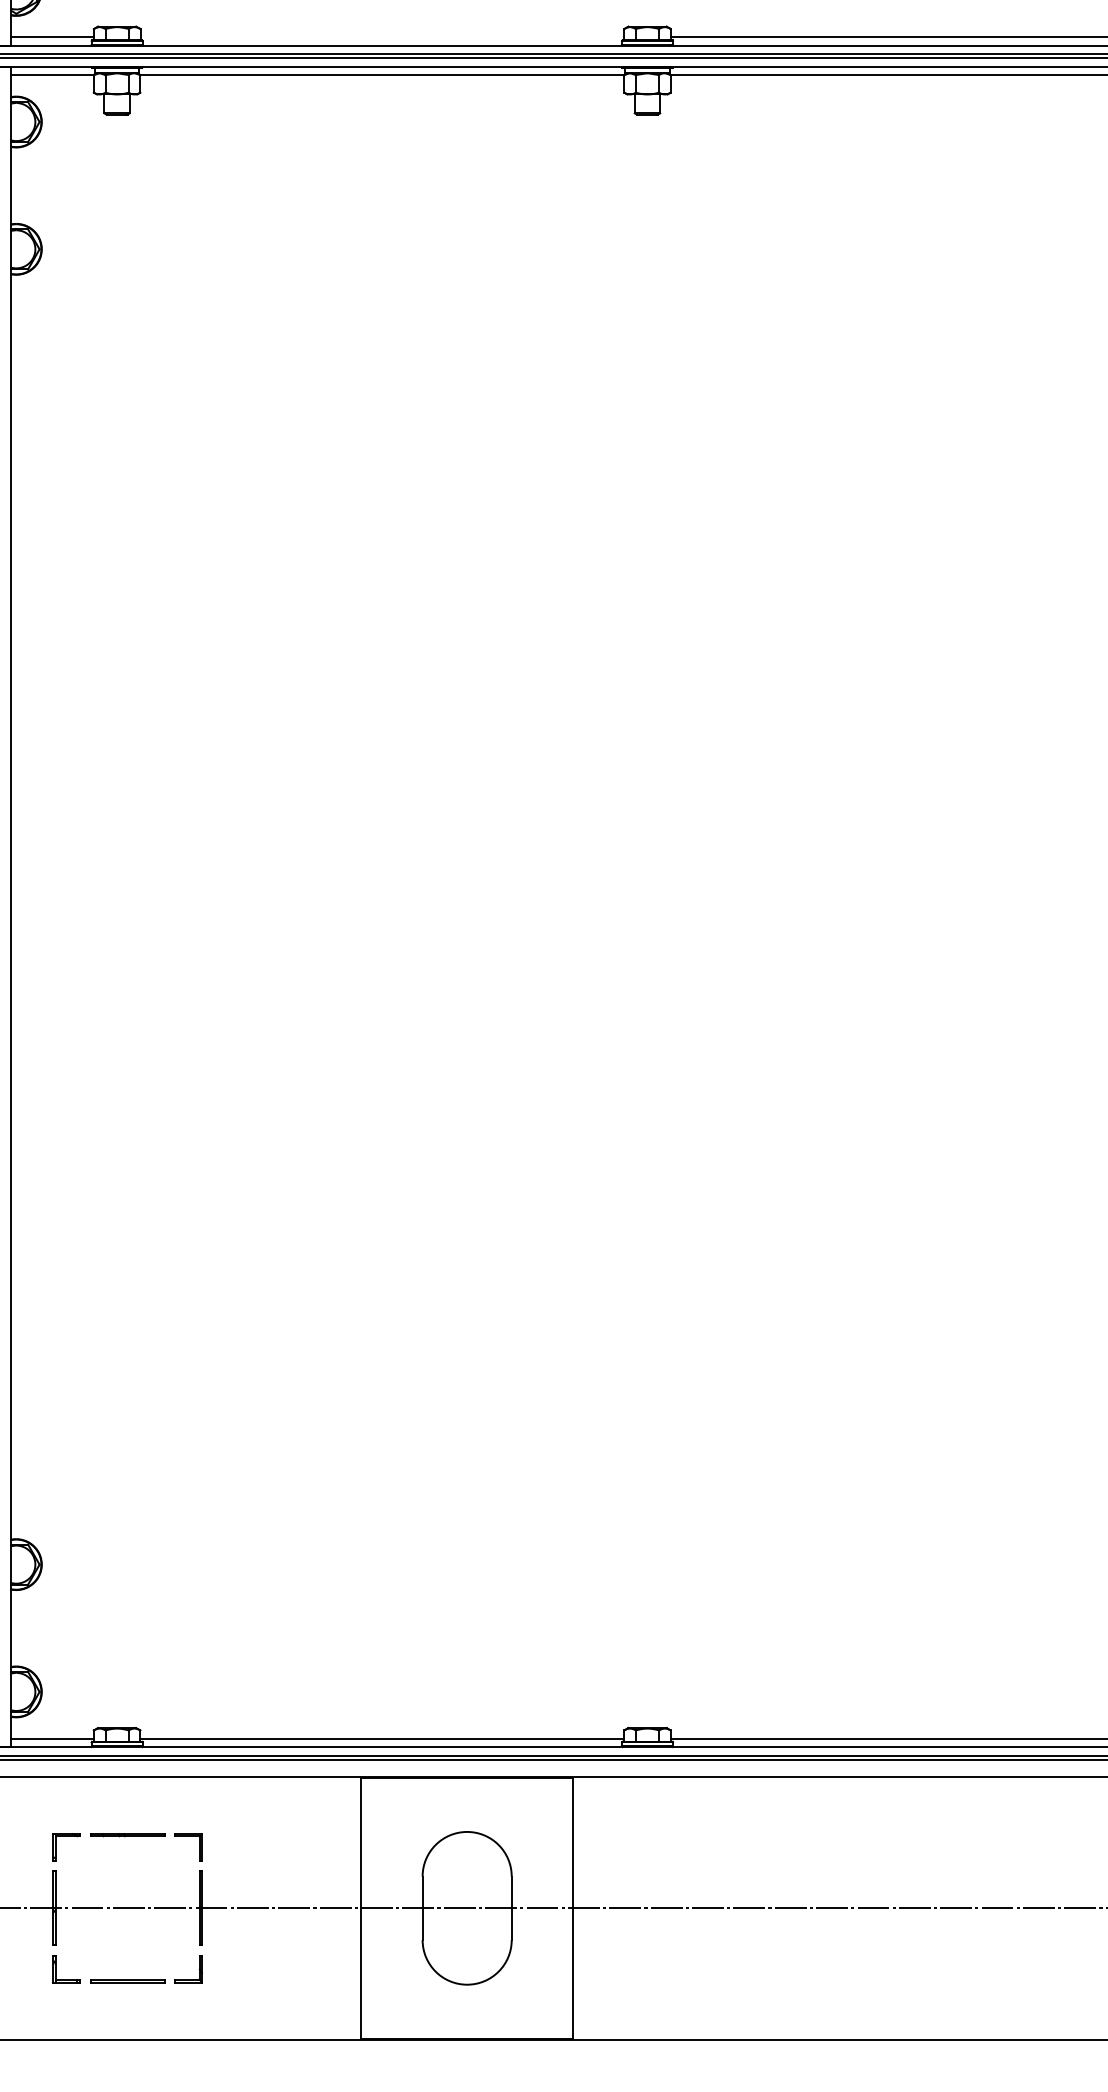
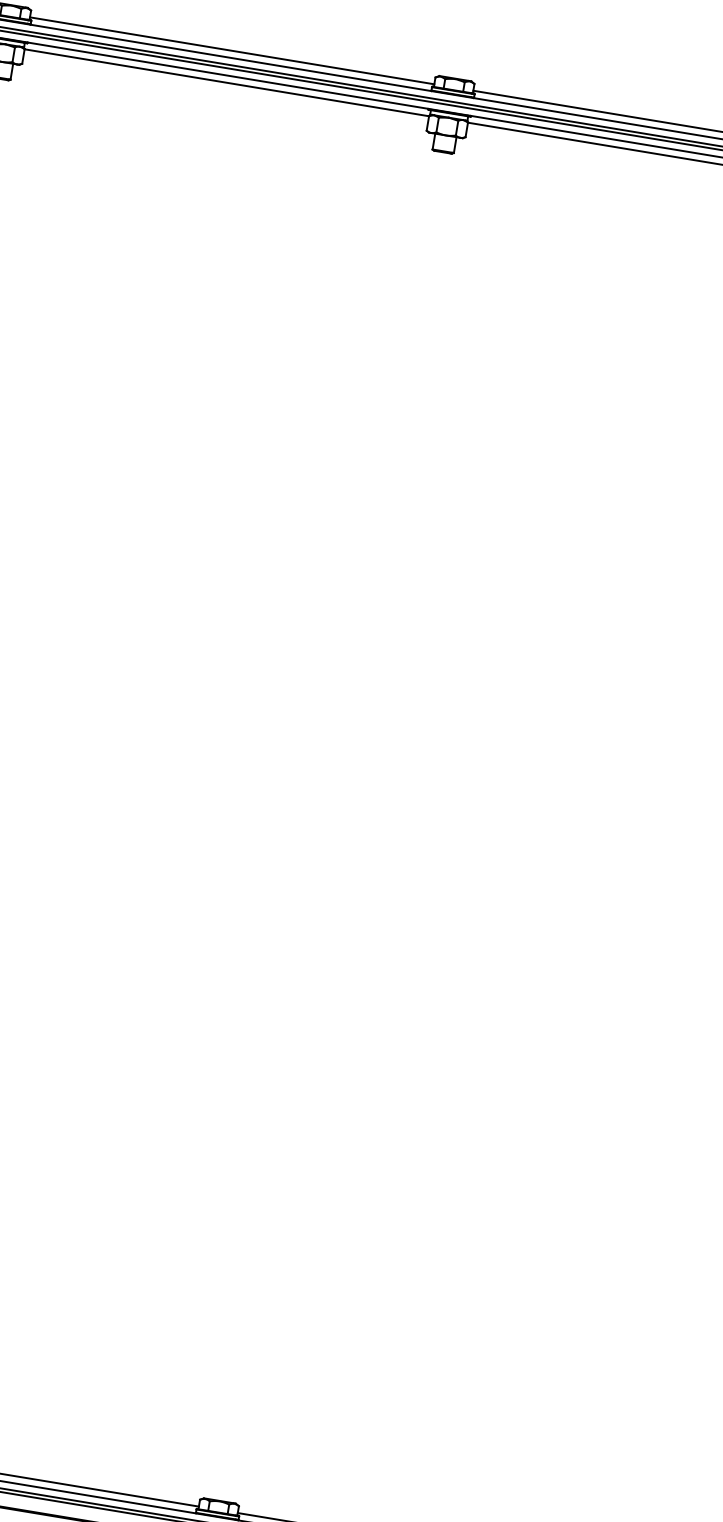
line: (382, 37) -> (232, 51), added

